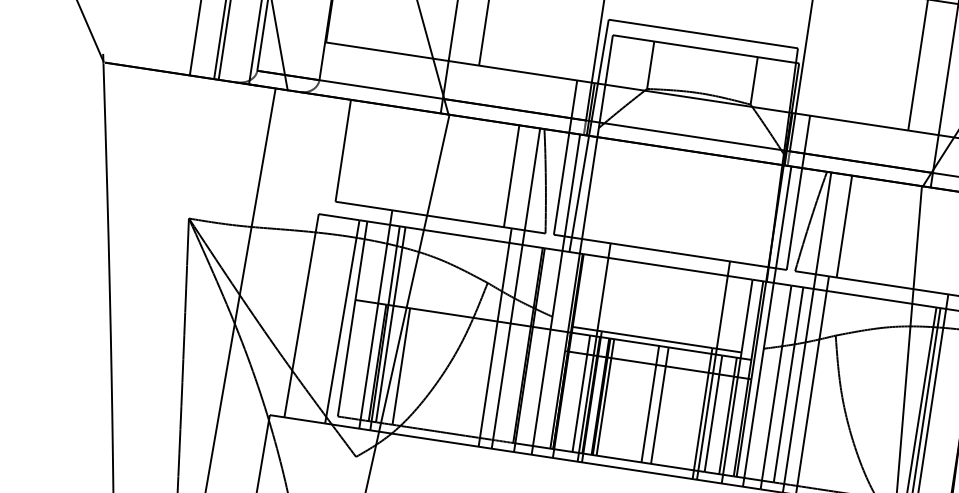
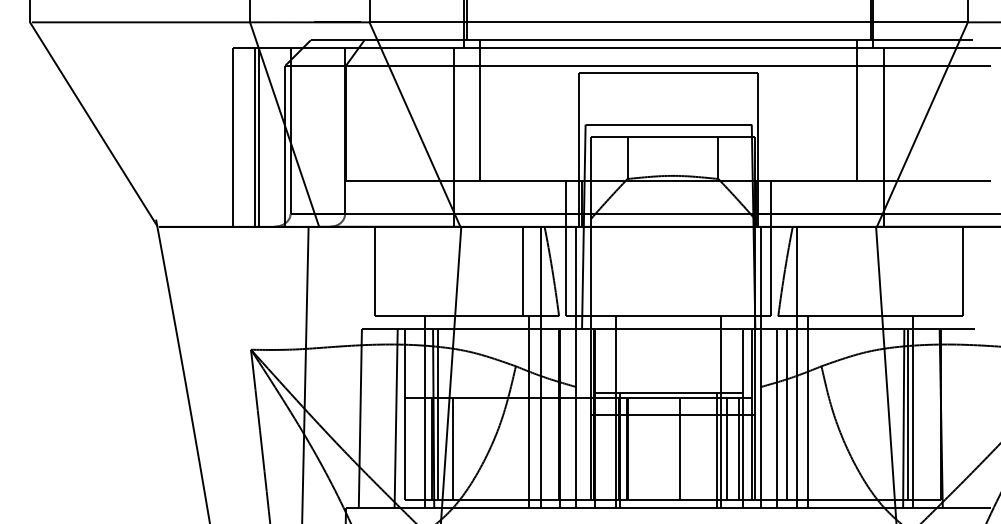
line: (844, 226) -> (814, 271), removed
line: (581, 394) -> (610, 449), removed
line: (605, 397) -> (631, 449), removed
line: (650, 404) -> (671, 449), removed

